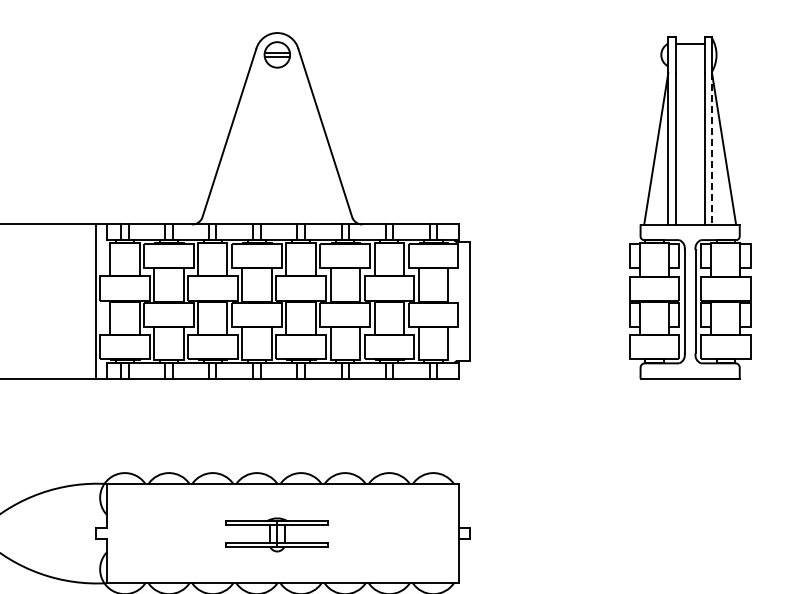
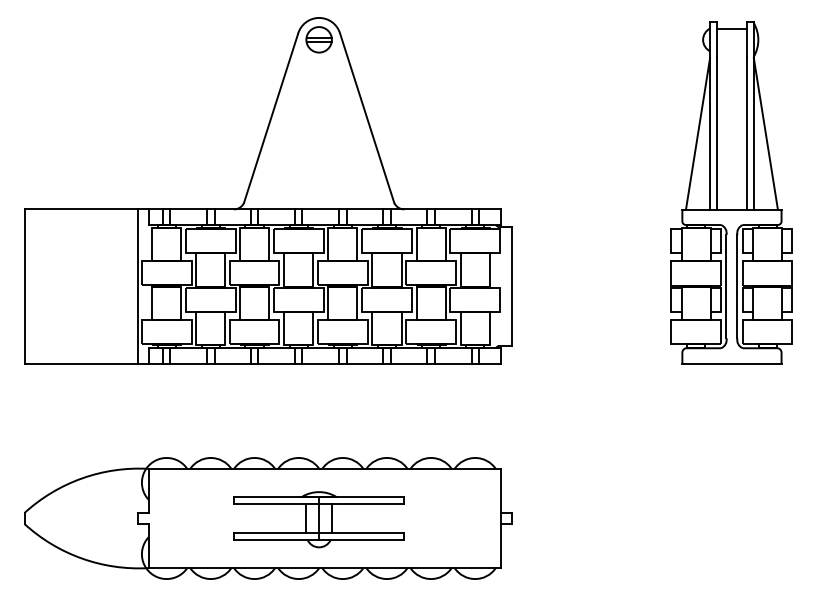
line: (711, 148) -> (753, 133), dashed -> solid
part: (276, 534) -> (318, 519), size x1.67

